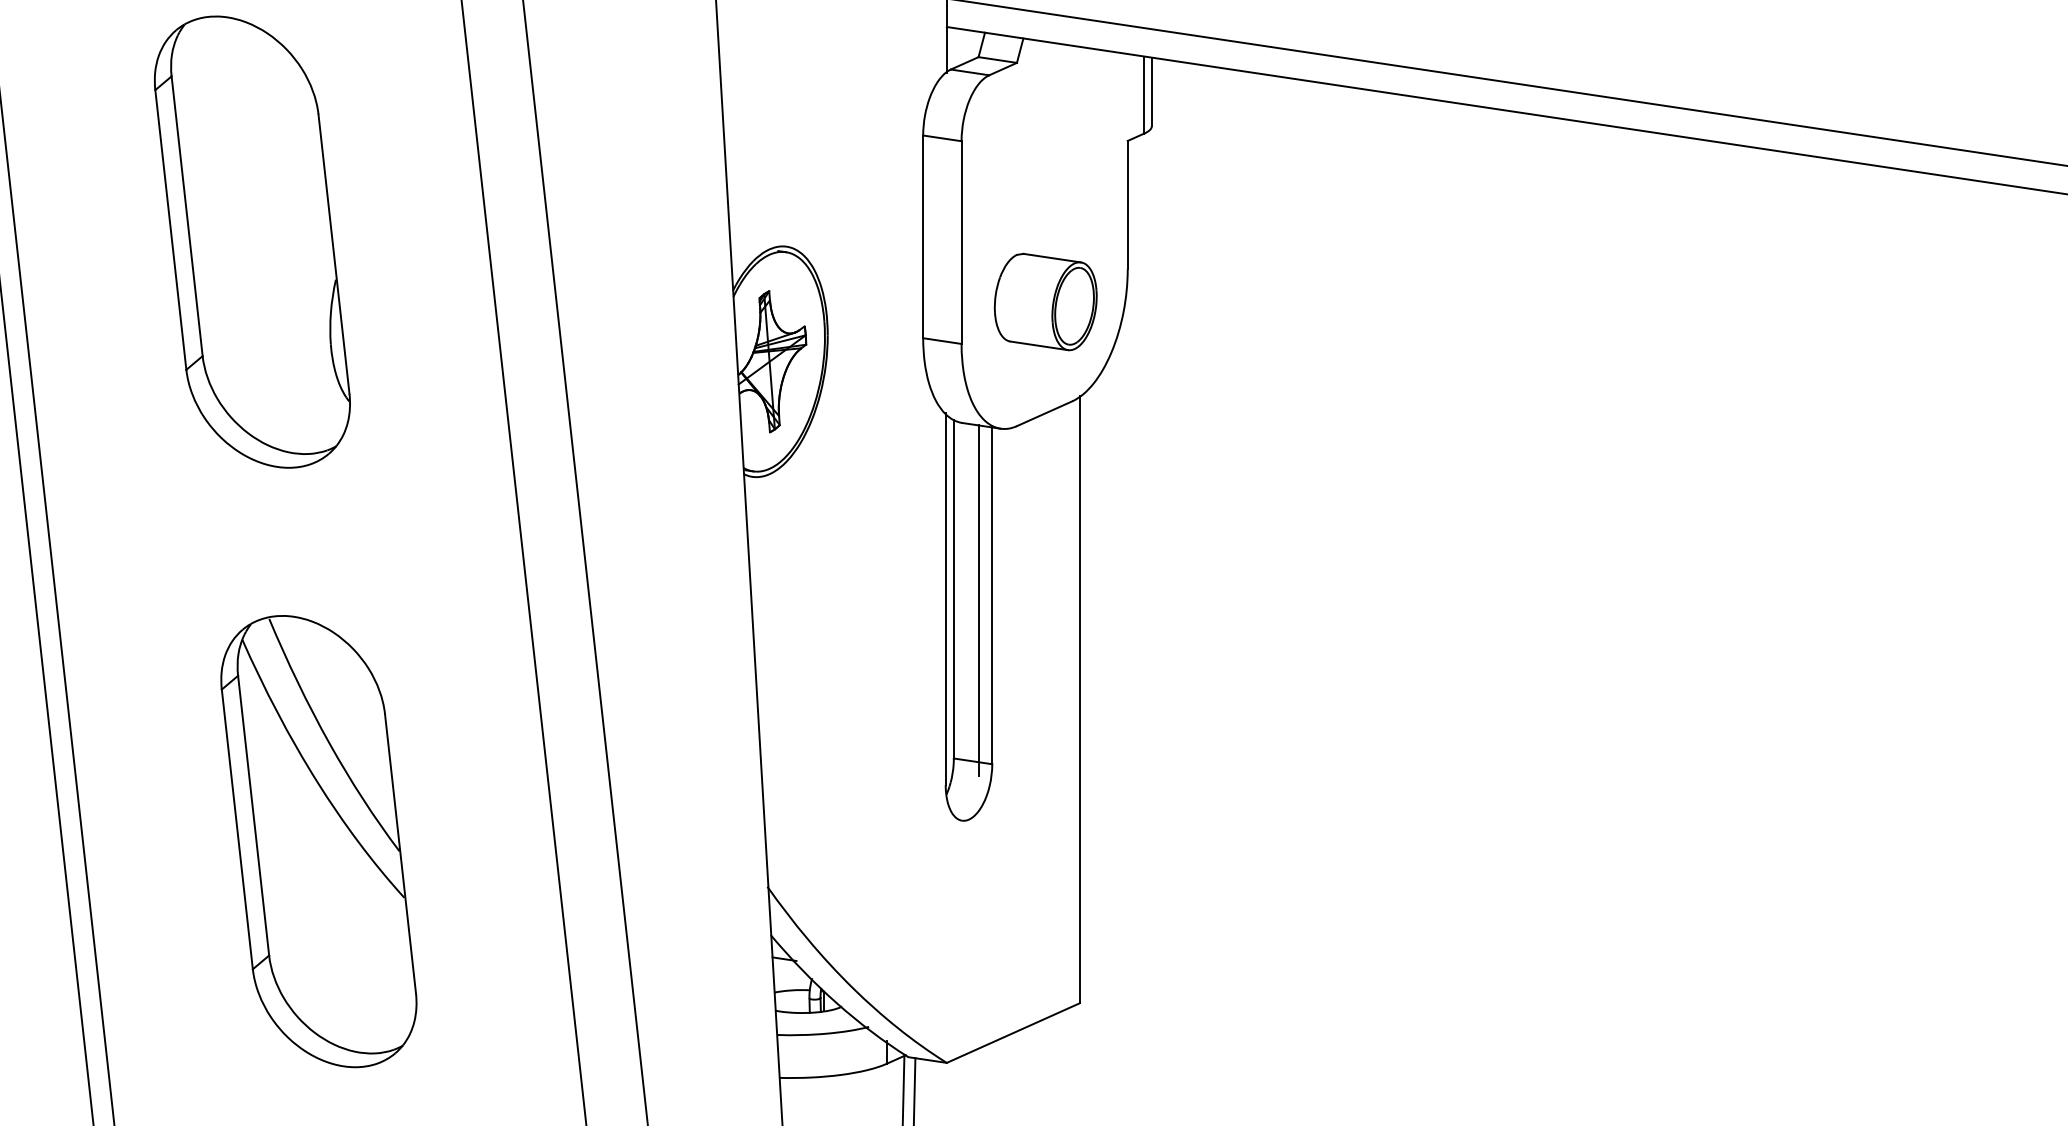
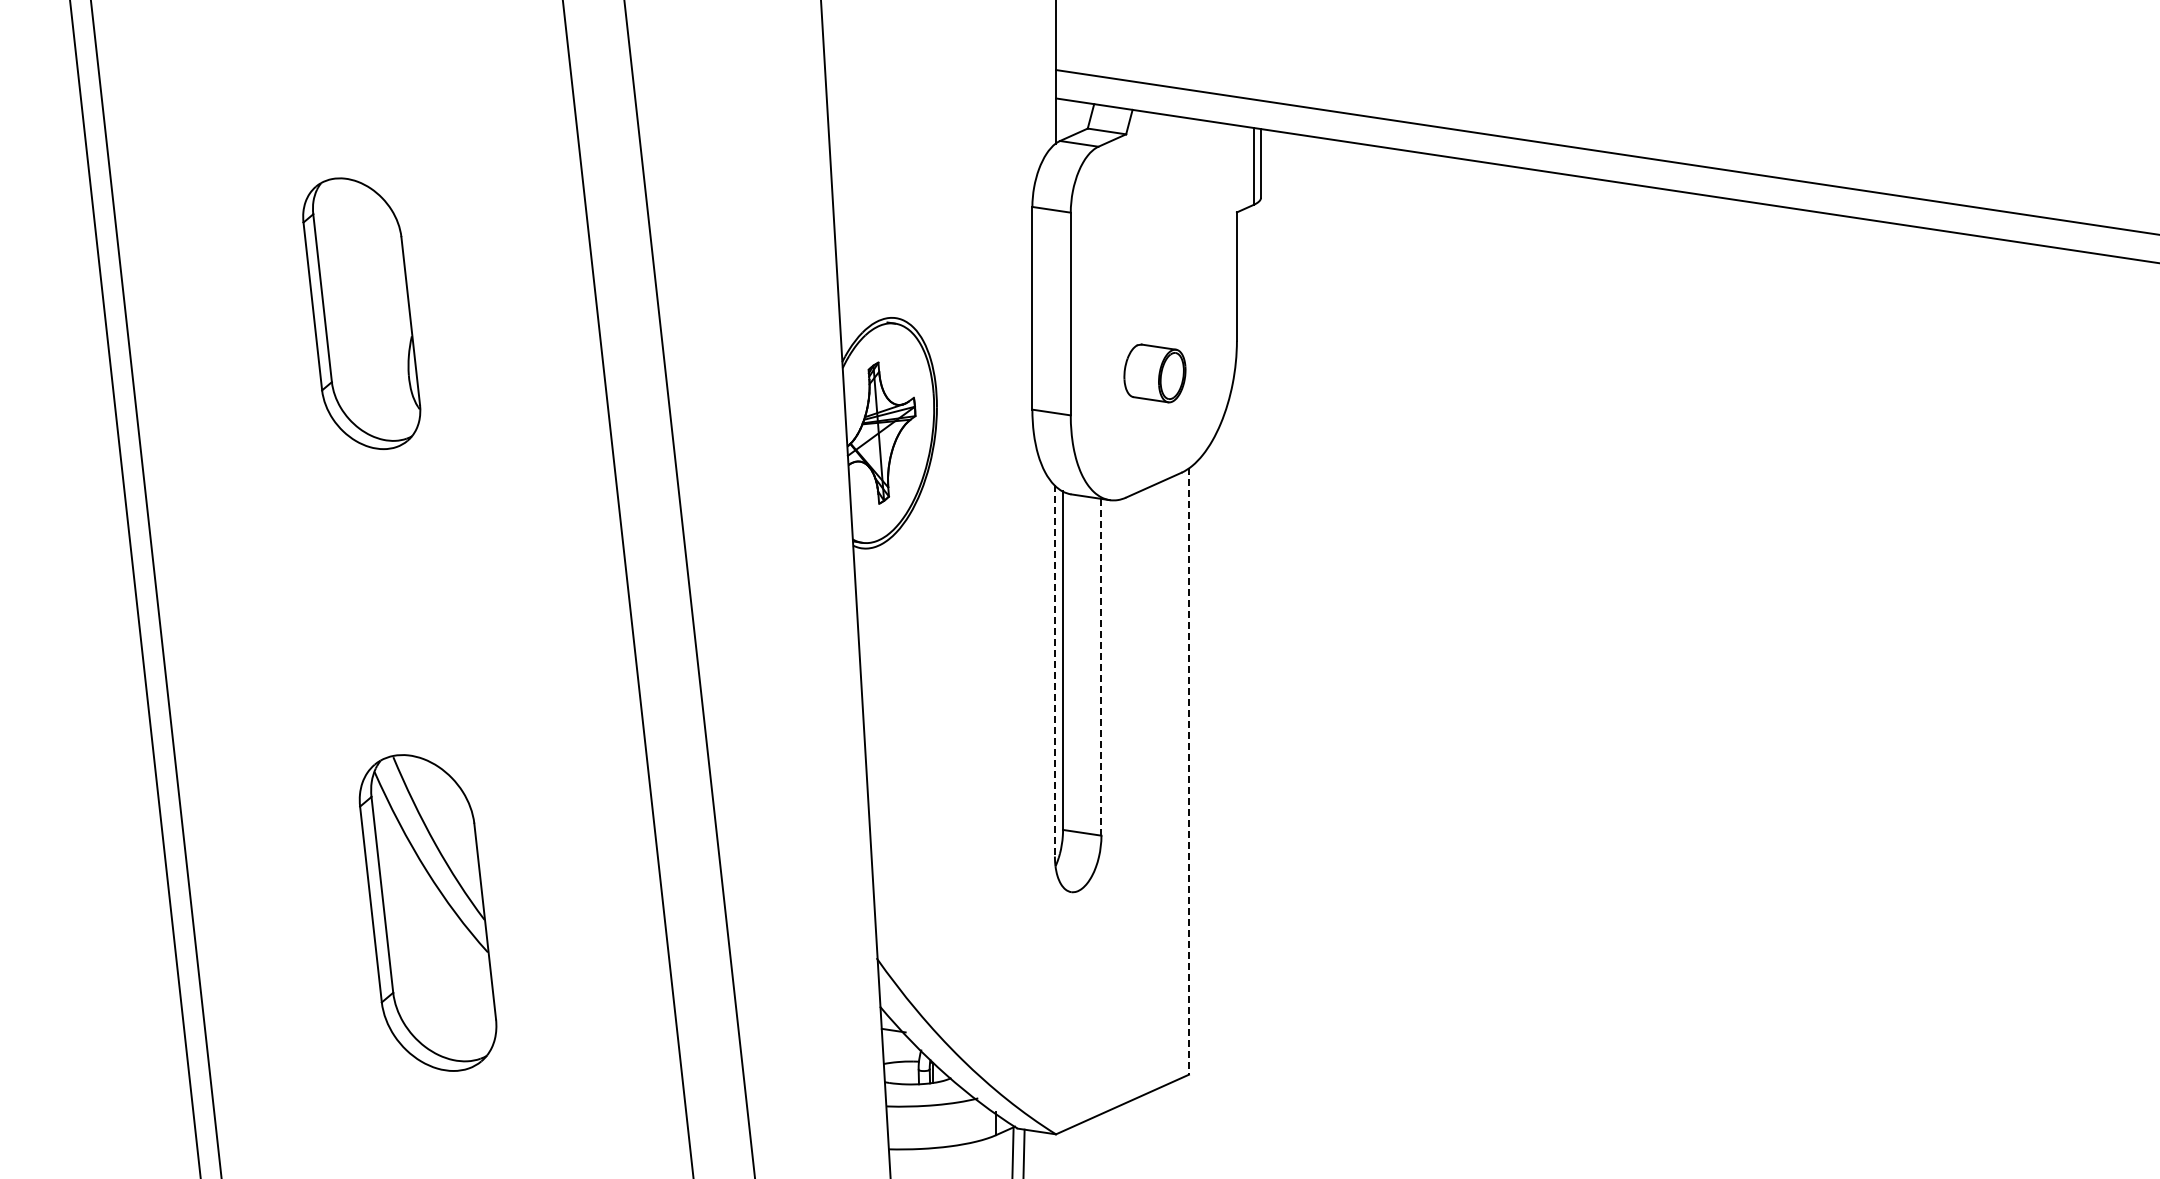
part: (252, 242) -> (361, 313), size x0.6
part: (1045, 302) -> (1154, 373), size x0.6
line: (992, 595) -> (1101, 666), solid -> dashed
line: (945, 599) -> (1054, 670), solid -> dashed
line: (978, 600) -> (1087, 671), removed
line: (1079, 700) -> (1188, 771), solid -> dashed
part: (318, 841) -> (427, 912), size x0.7

